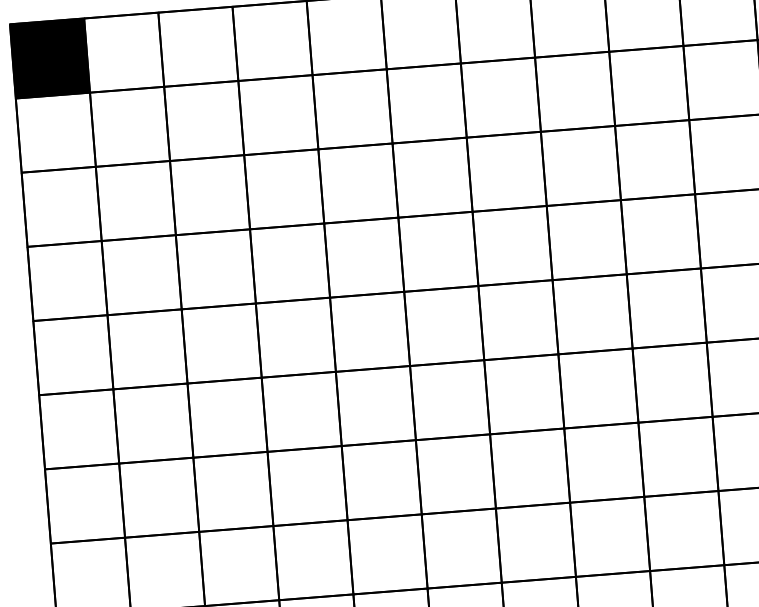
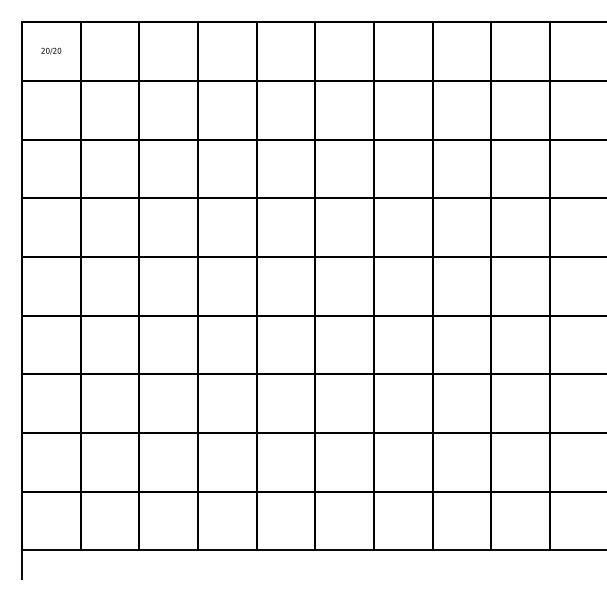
fill: (48, 58) -> (50, 51), removed

